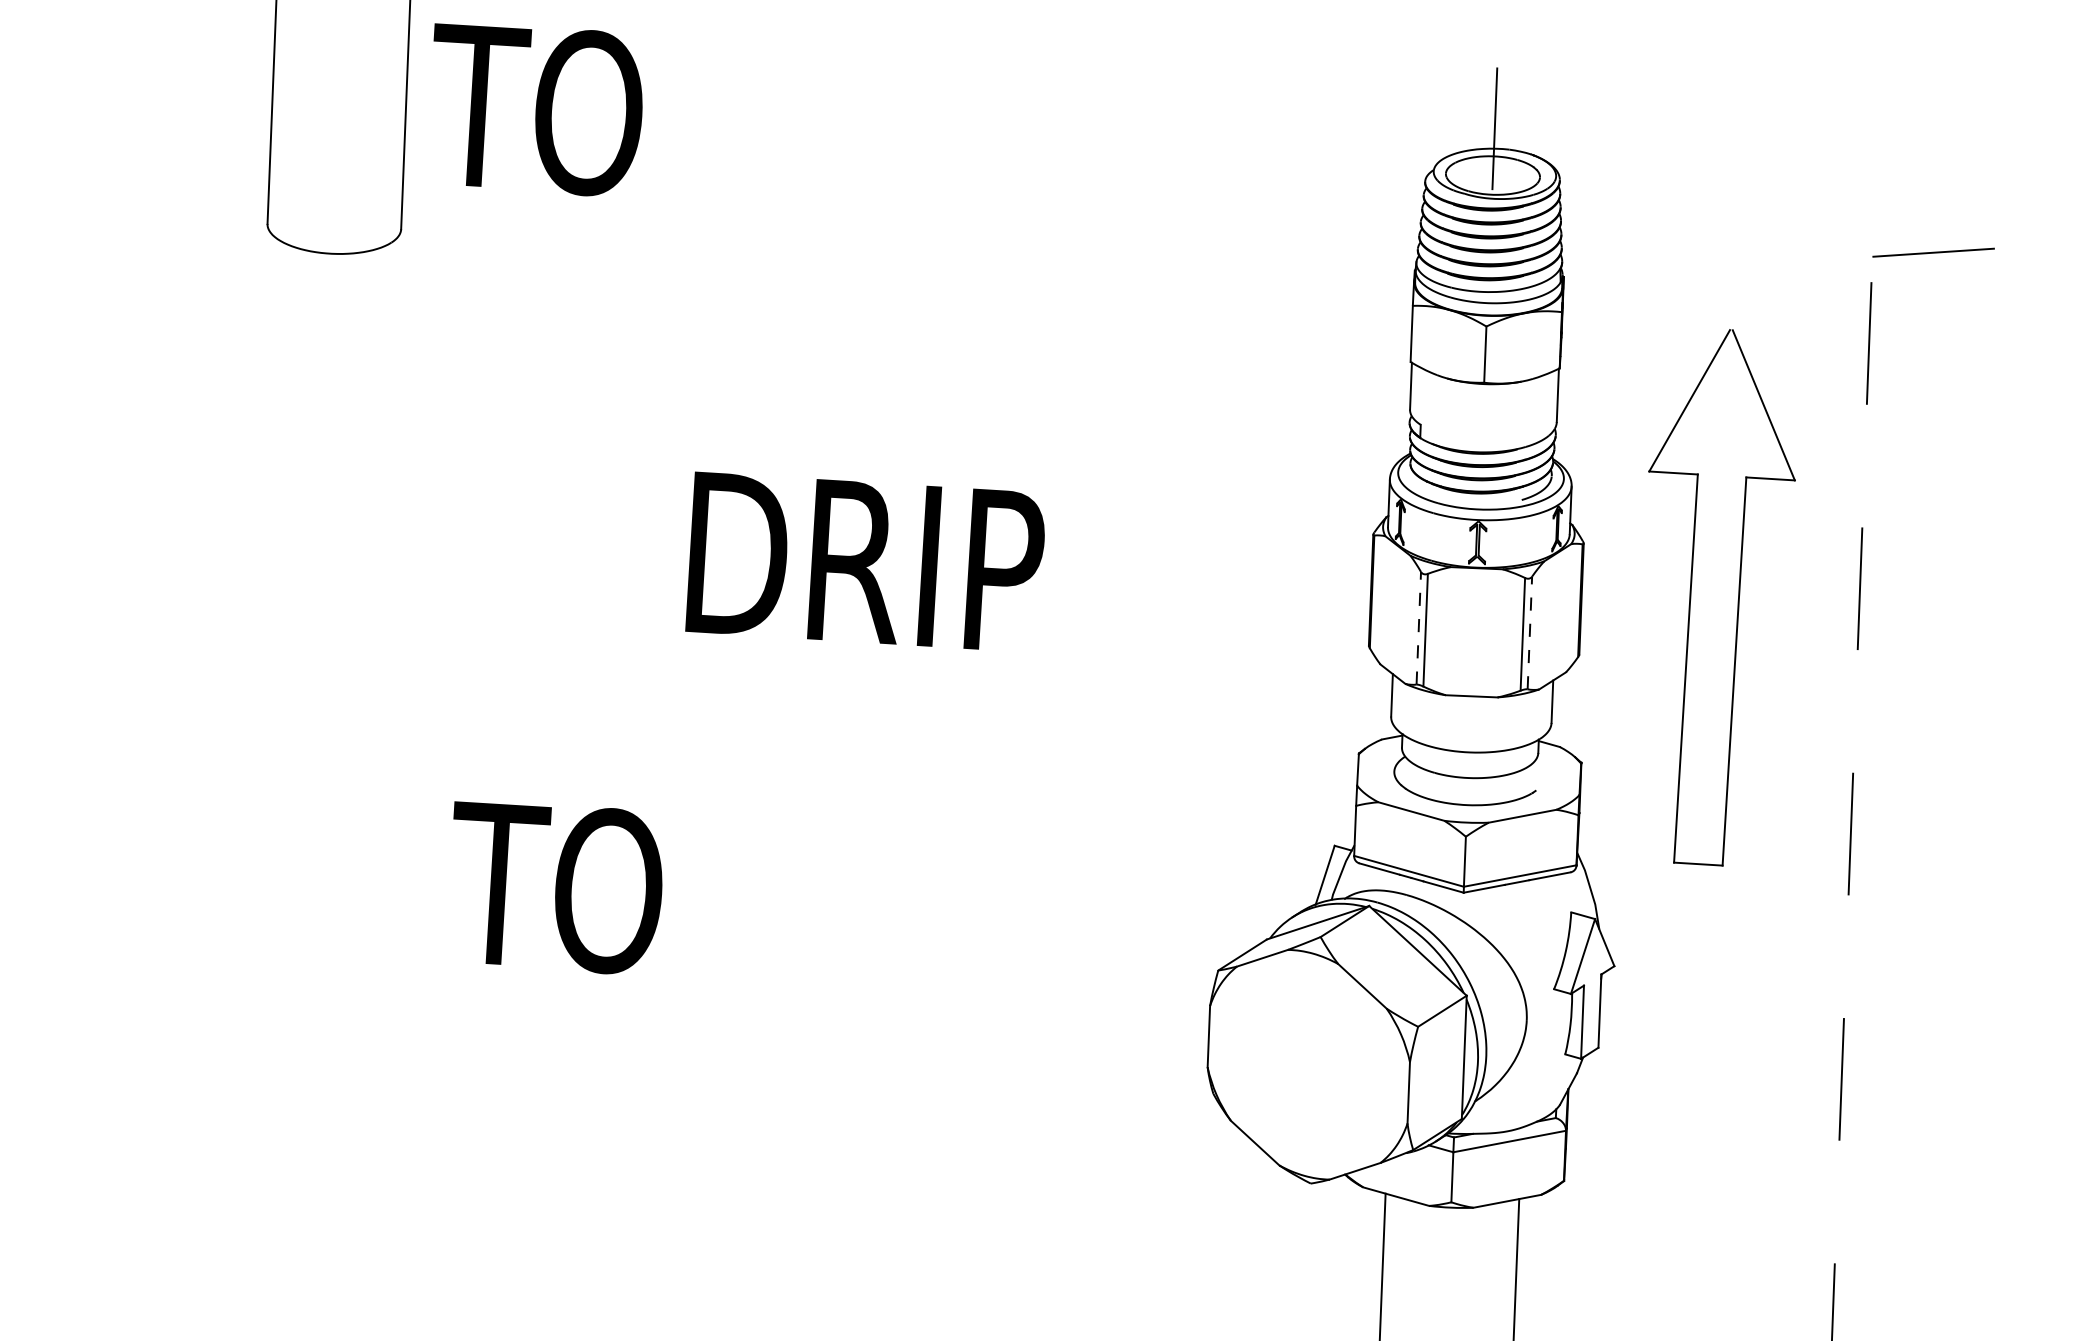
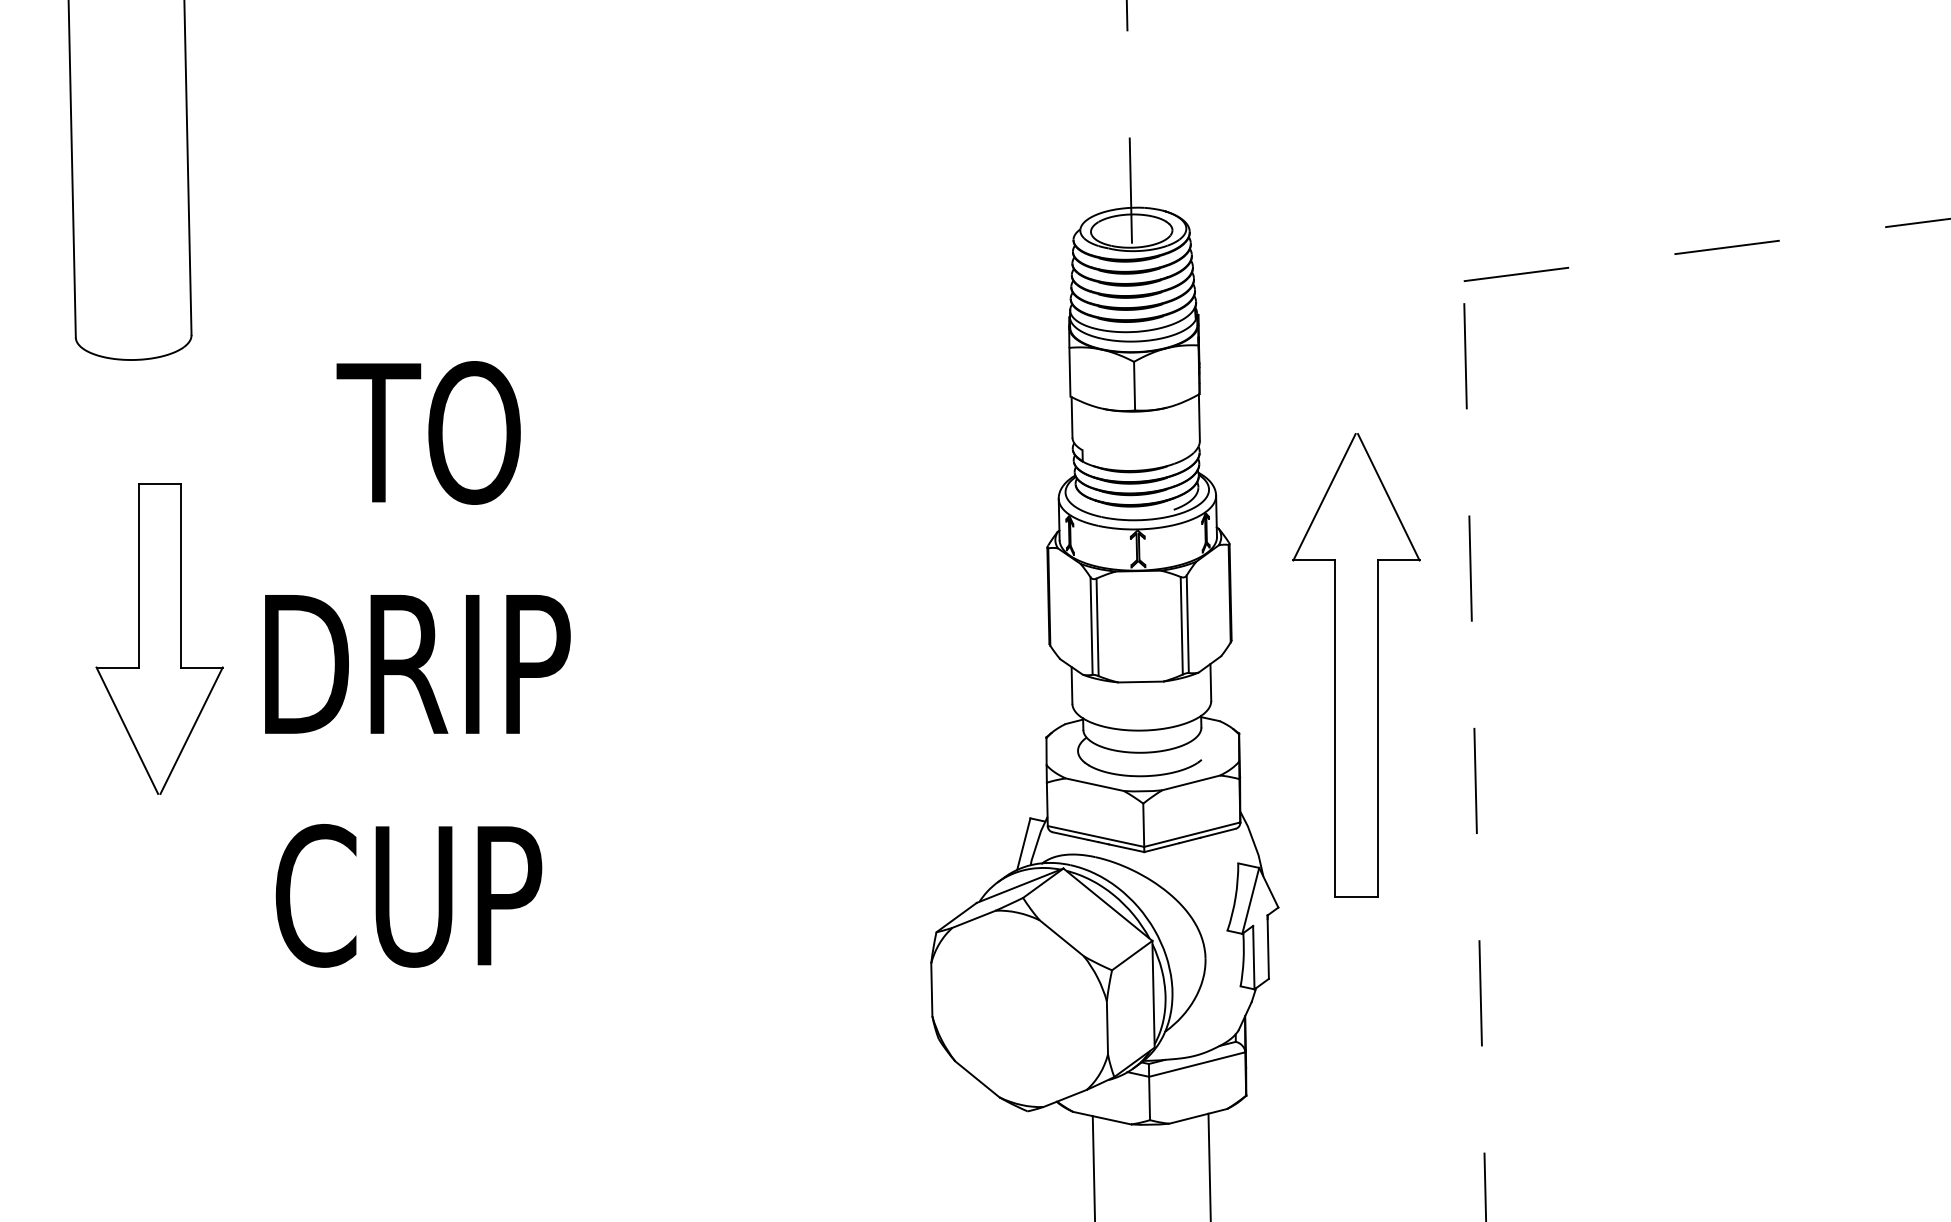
text: (535, 109) -> (428, 432), moved
text: (865, 562) -> (417, 664), moved
part: (342, 576) -> (159, 638), added
part: (1714, 597) -> (1356, 665), moved
line: (1418, 628) -> (1091, 626), dashed -> solid
line: (1529, 633) -> (1187, 624), dashed -> solid
text: (607, 890) -> (404, 895), TO -> CUP

